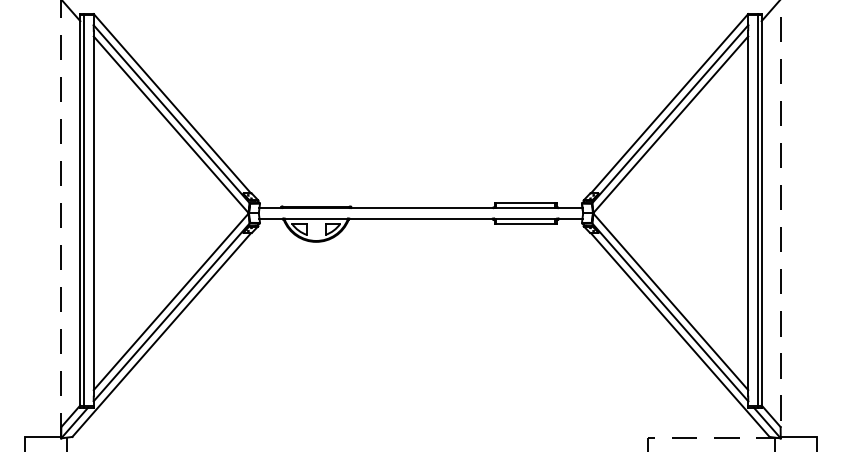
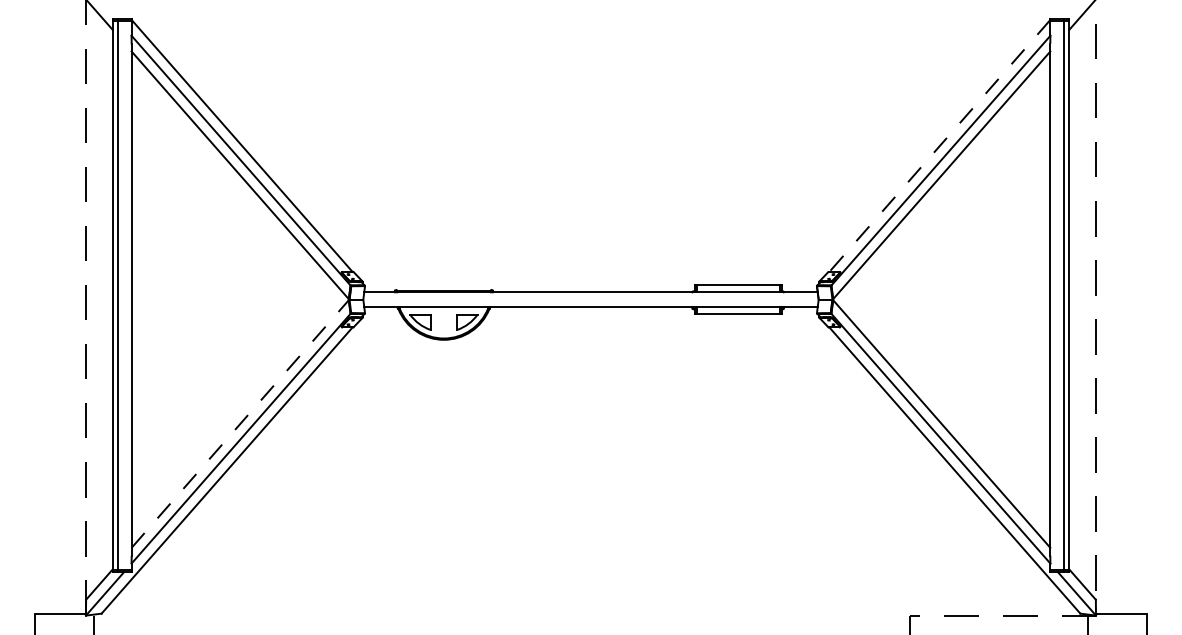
line: (669, 104) -> (939, 146), solid -> dashed
line: (171, 301) -> (240, 423), solid -> dashed

